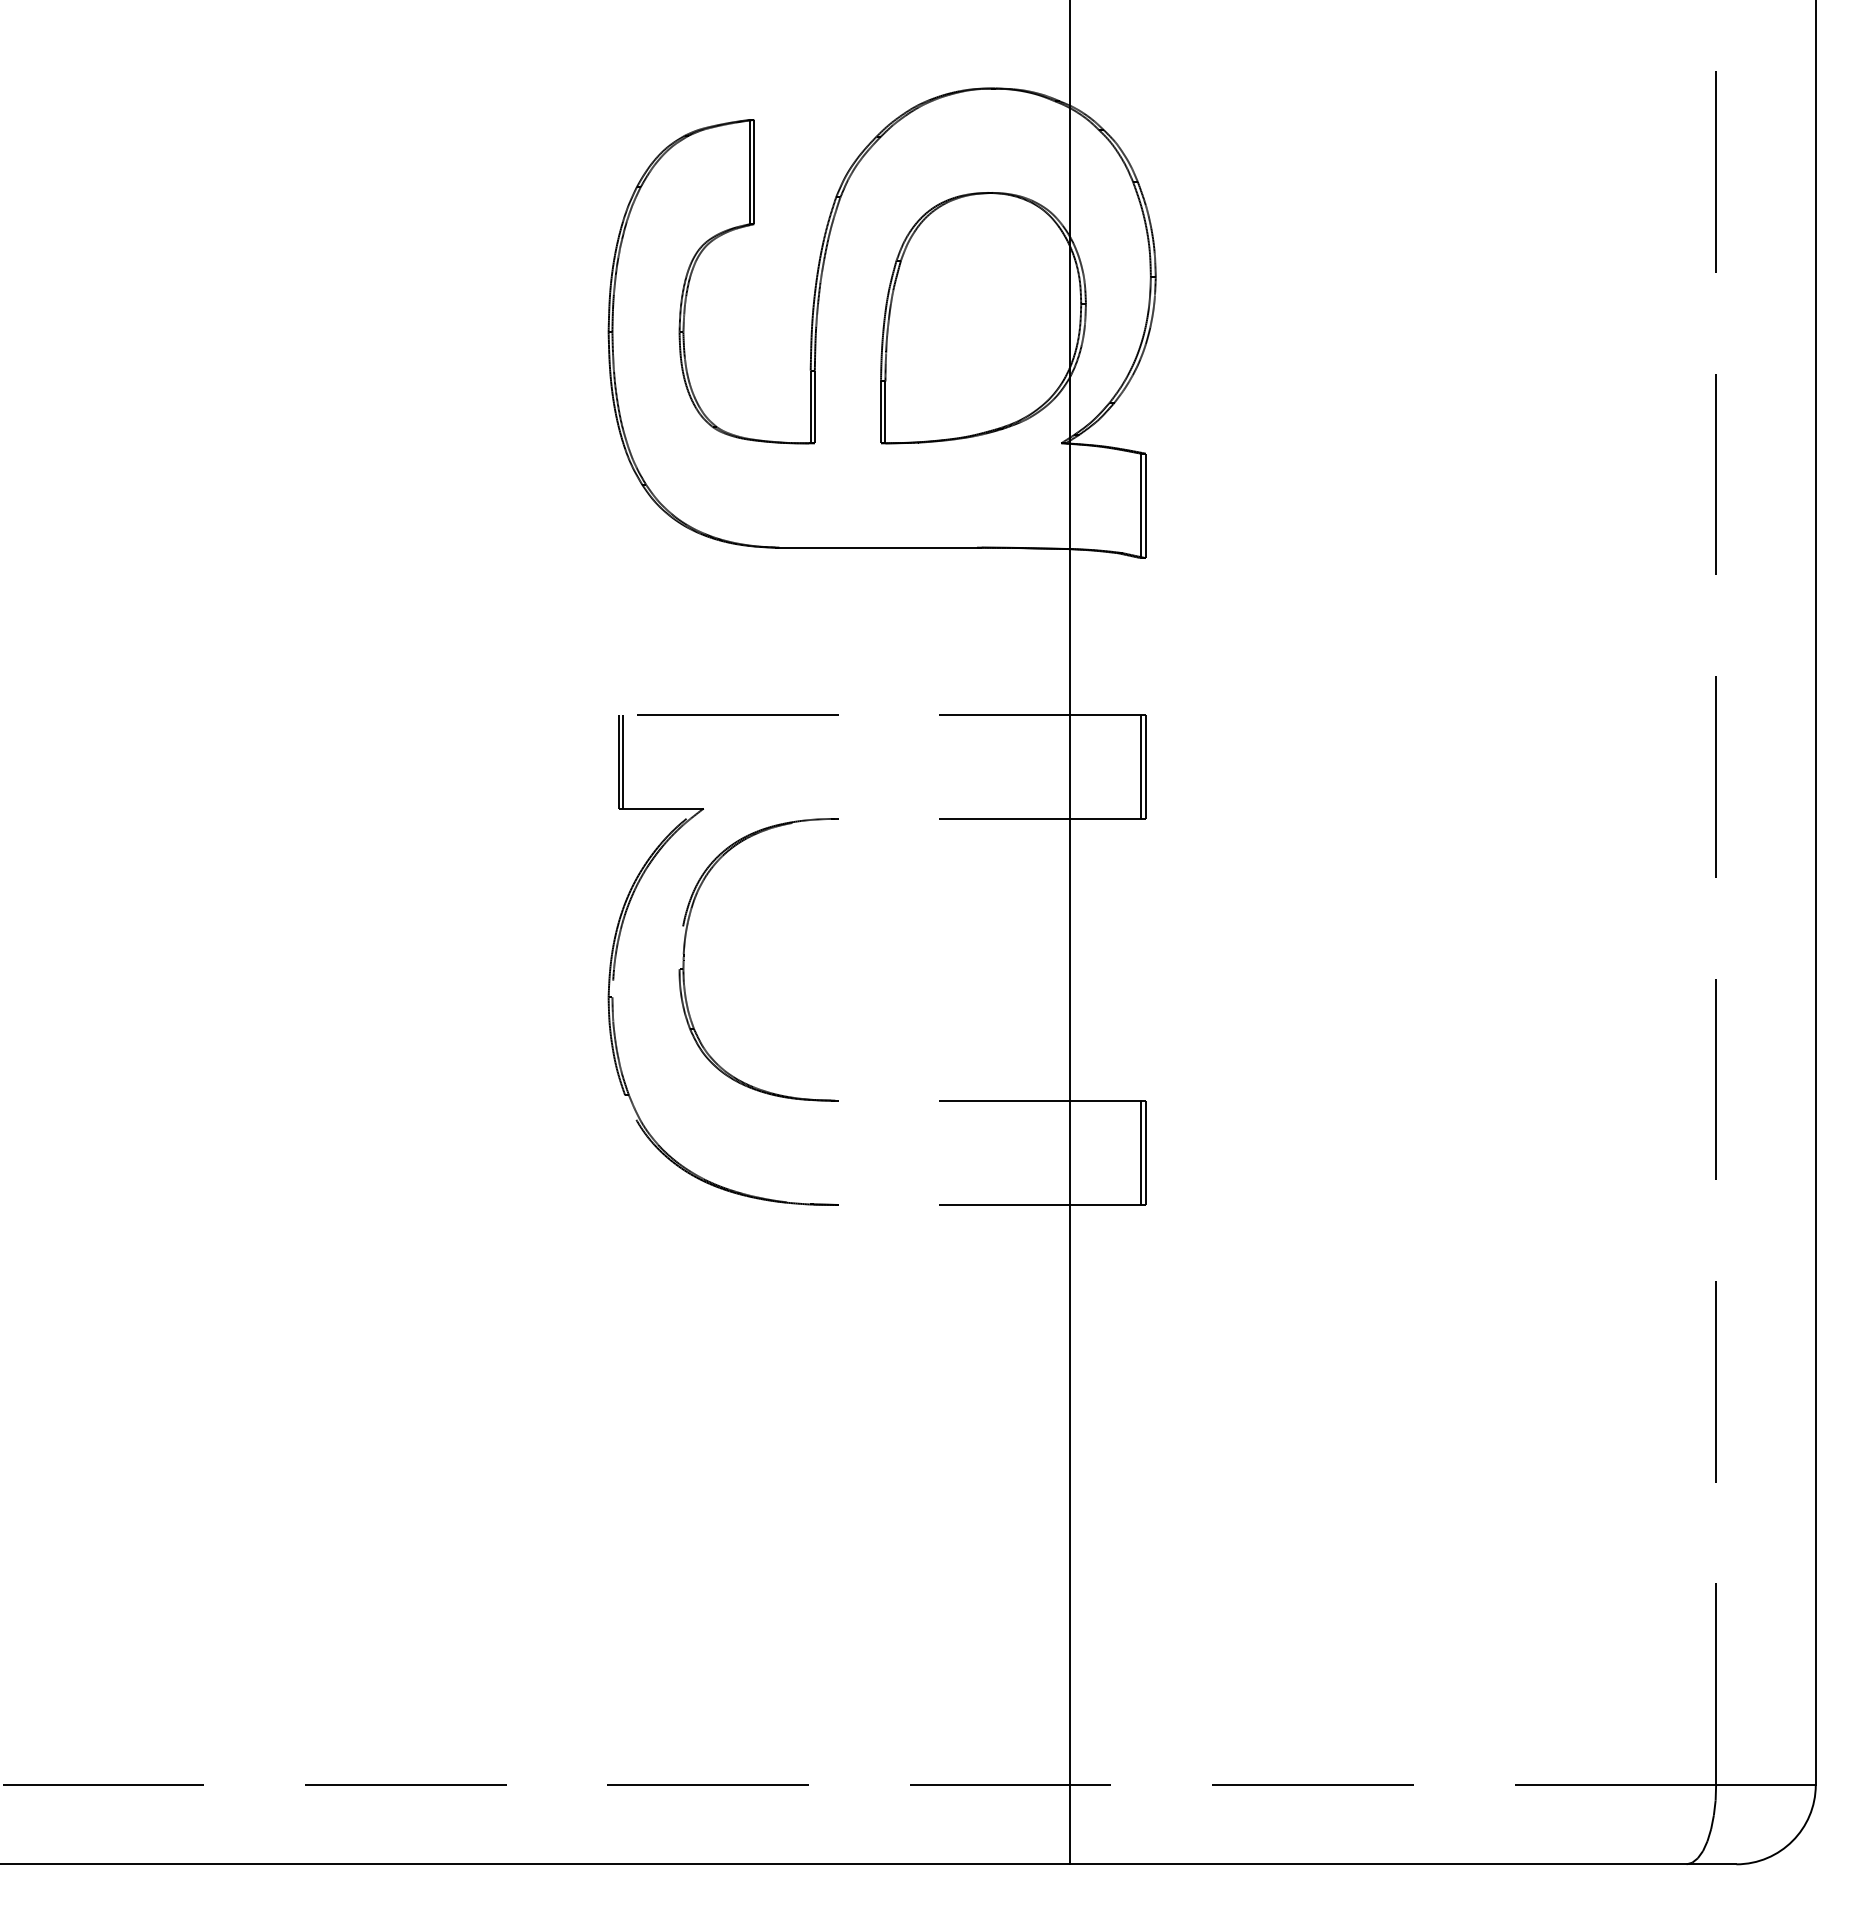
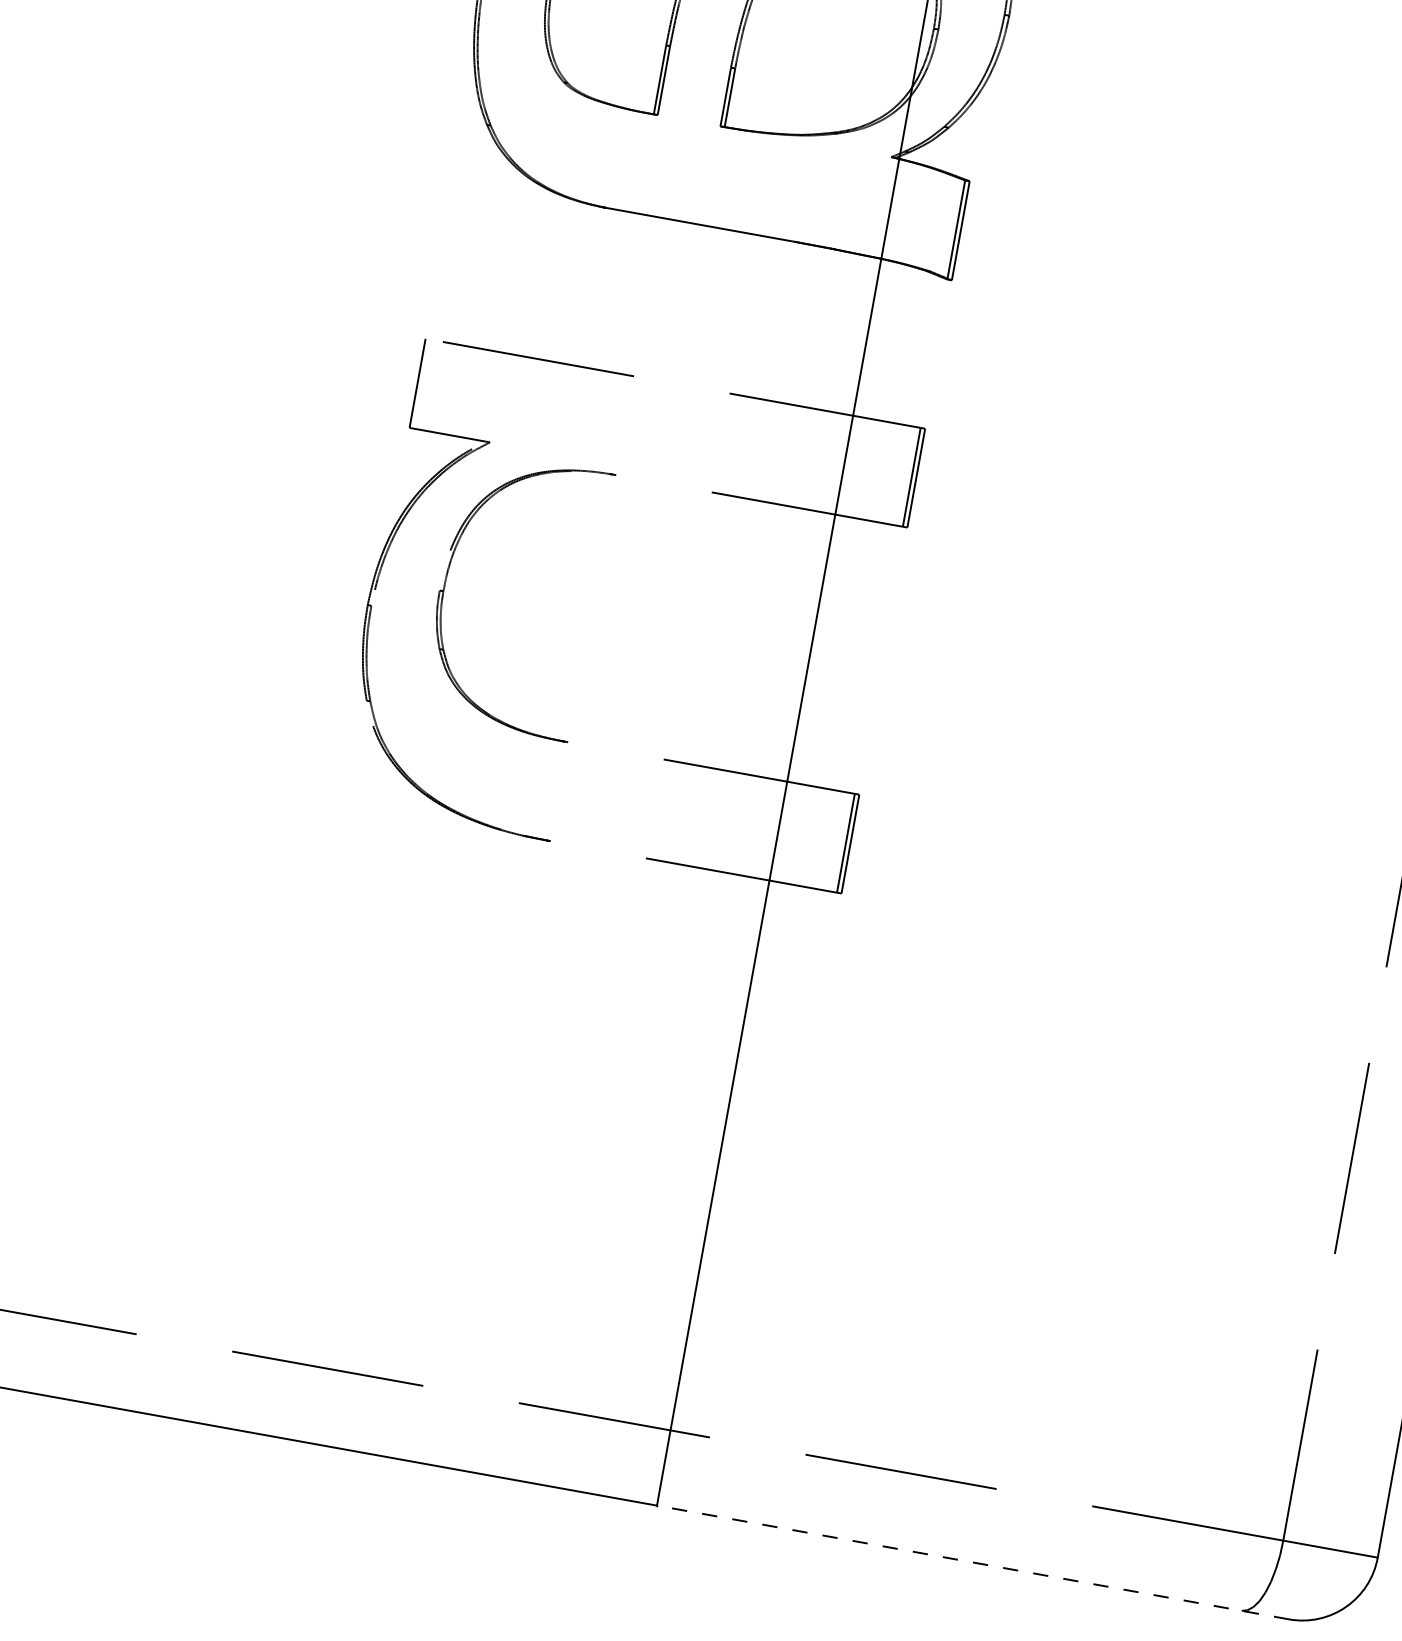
line: (622, 761) -> (421, 383), removed
line: (1402, 1864) -> (972, 1562), solid -> dashed

